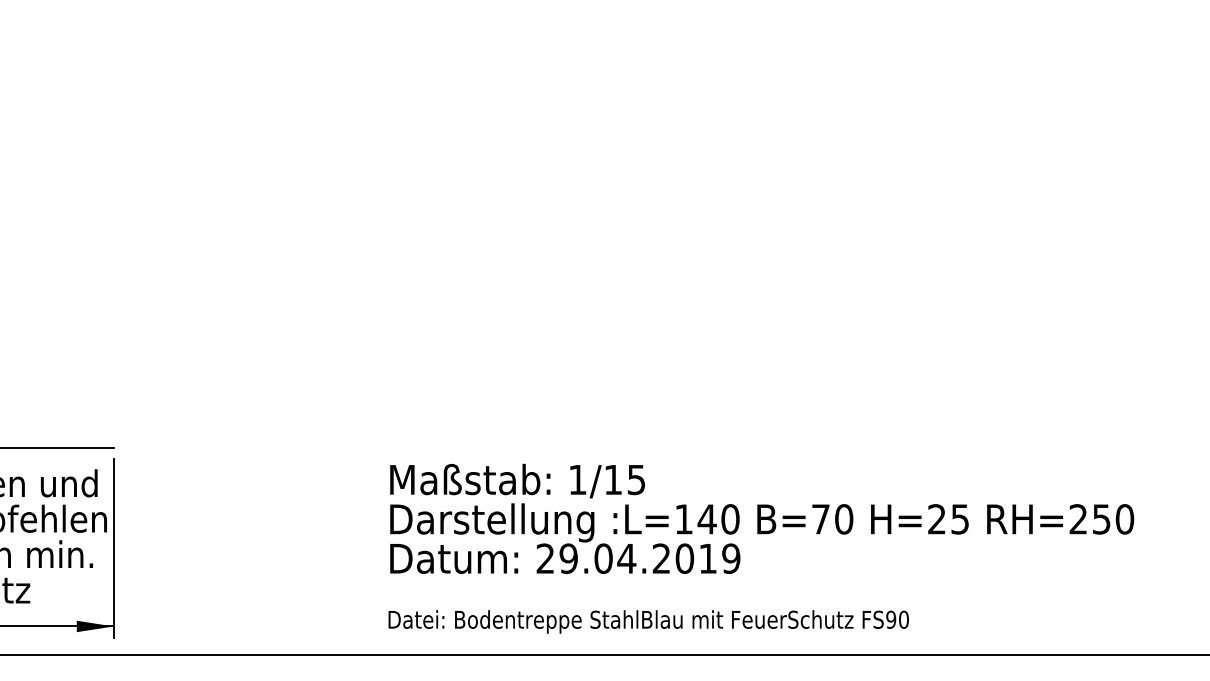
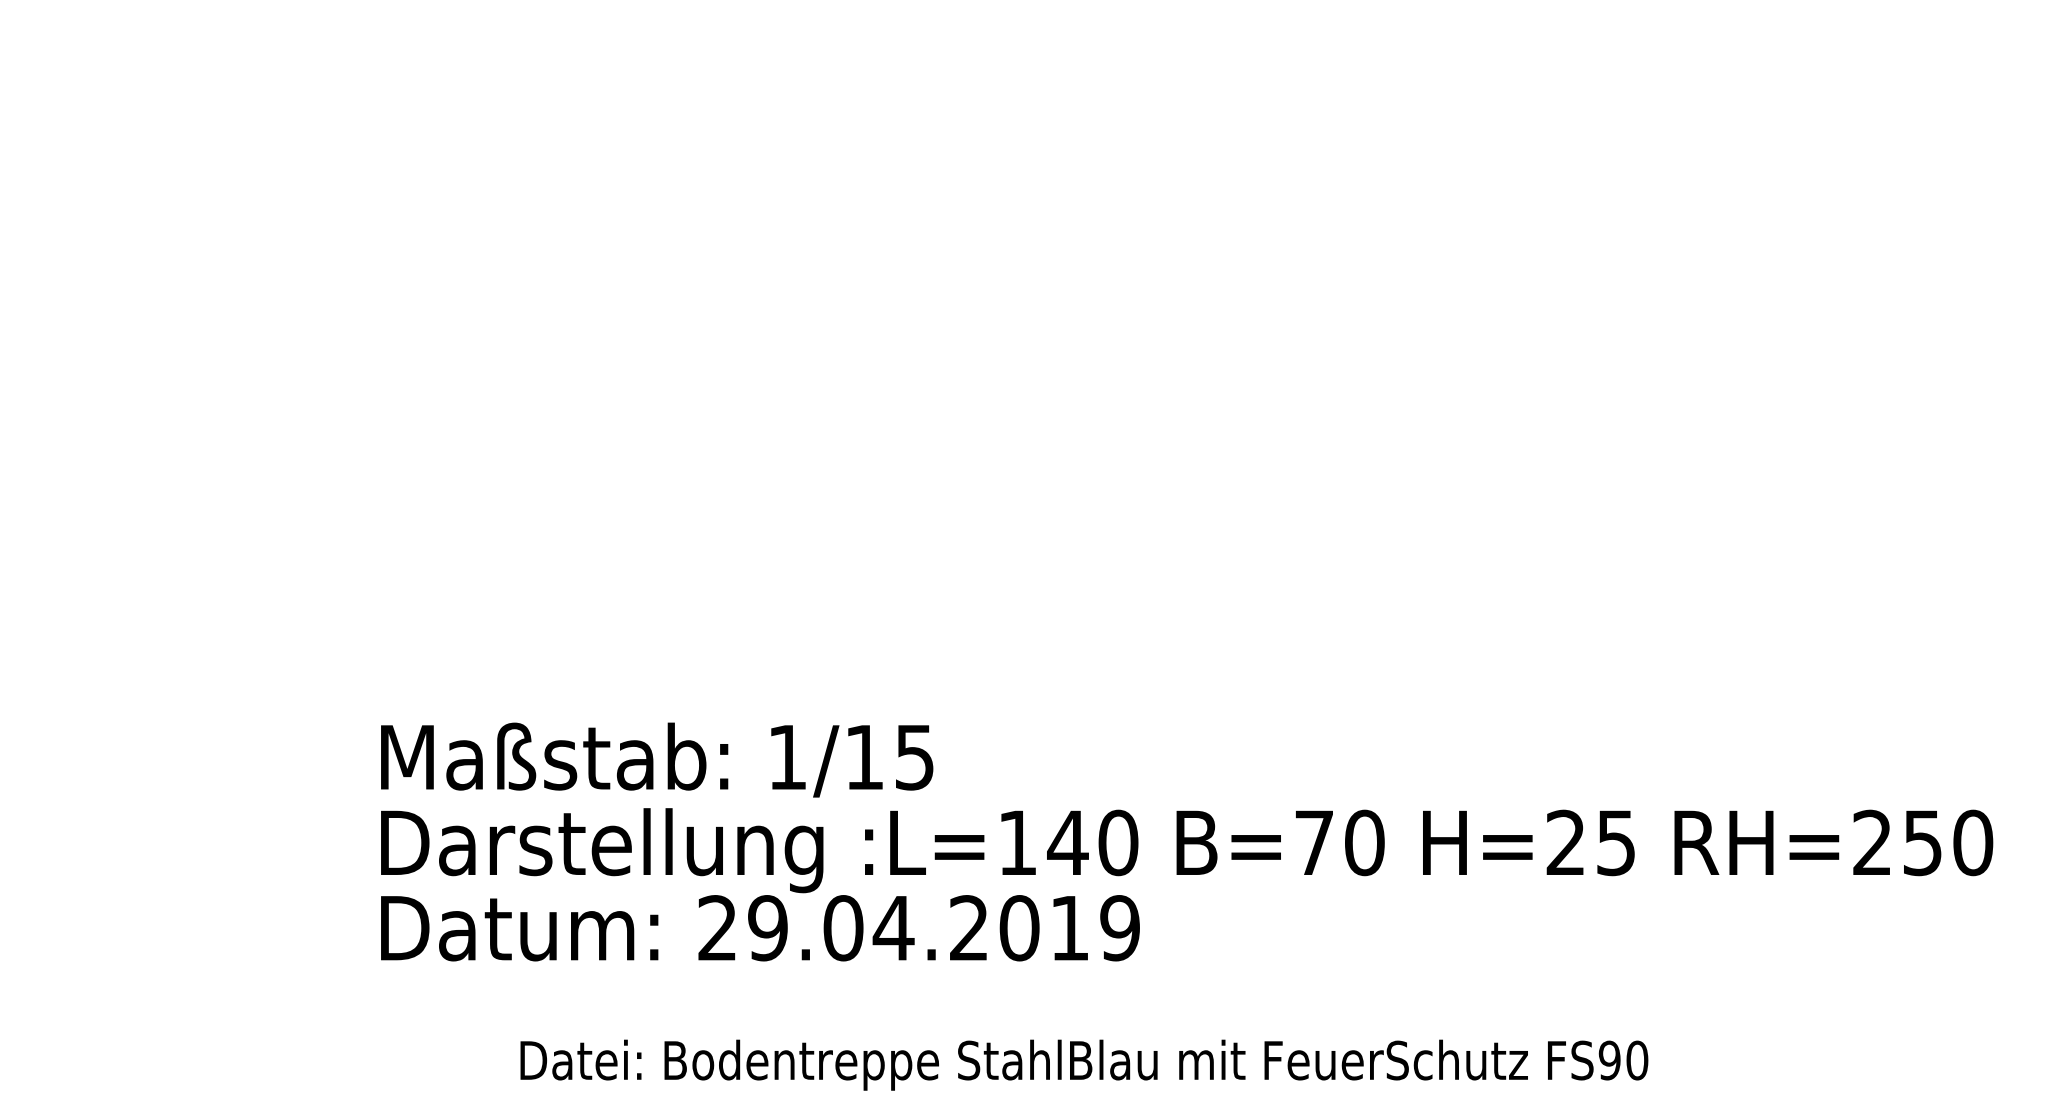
text: (648, 621) -> (1083, 1064), moved

